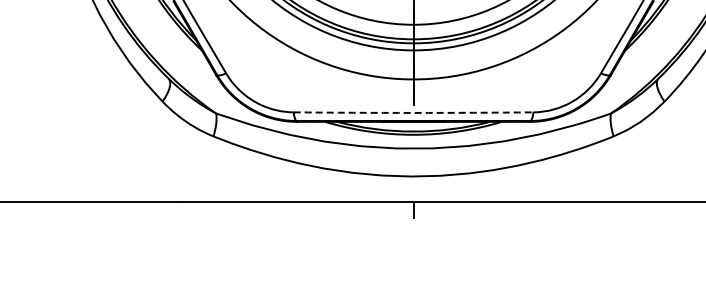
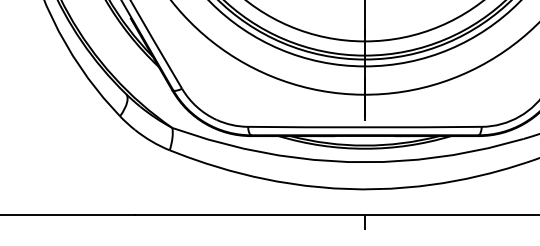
arc: (413, 112) -> (364, 126), dashed -> solid

